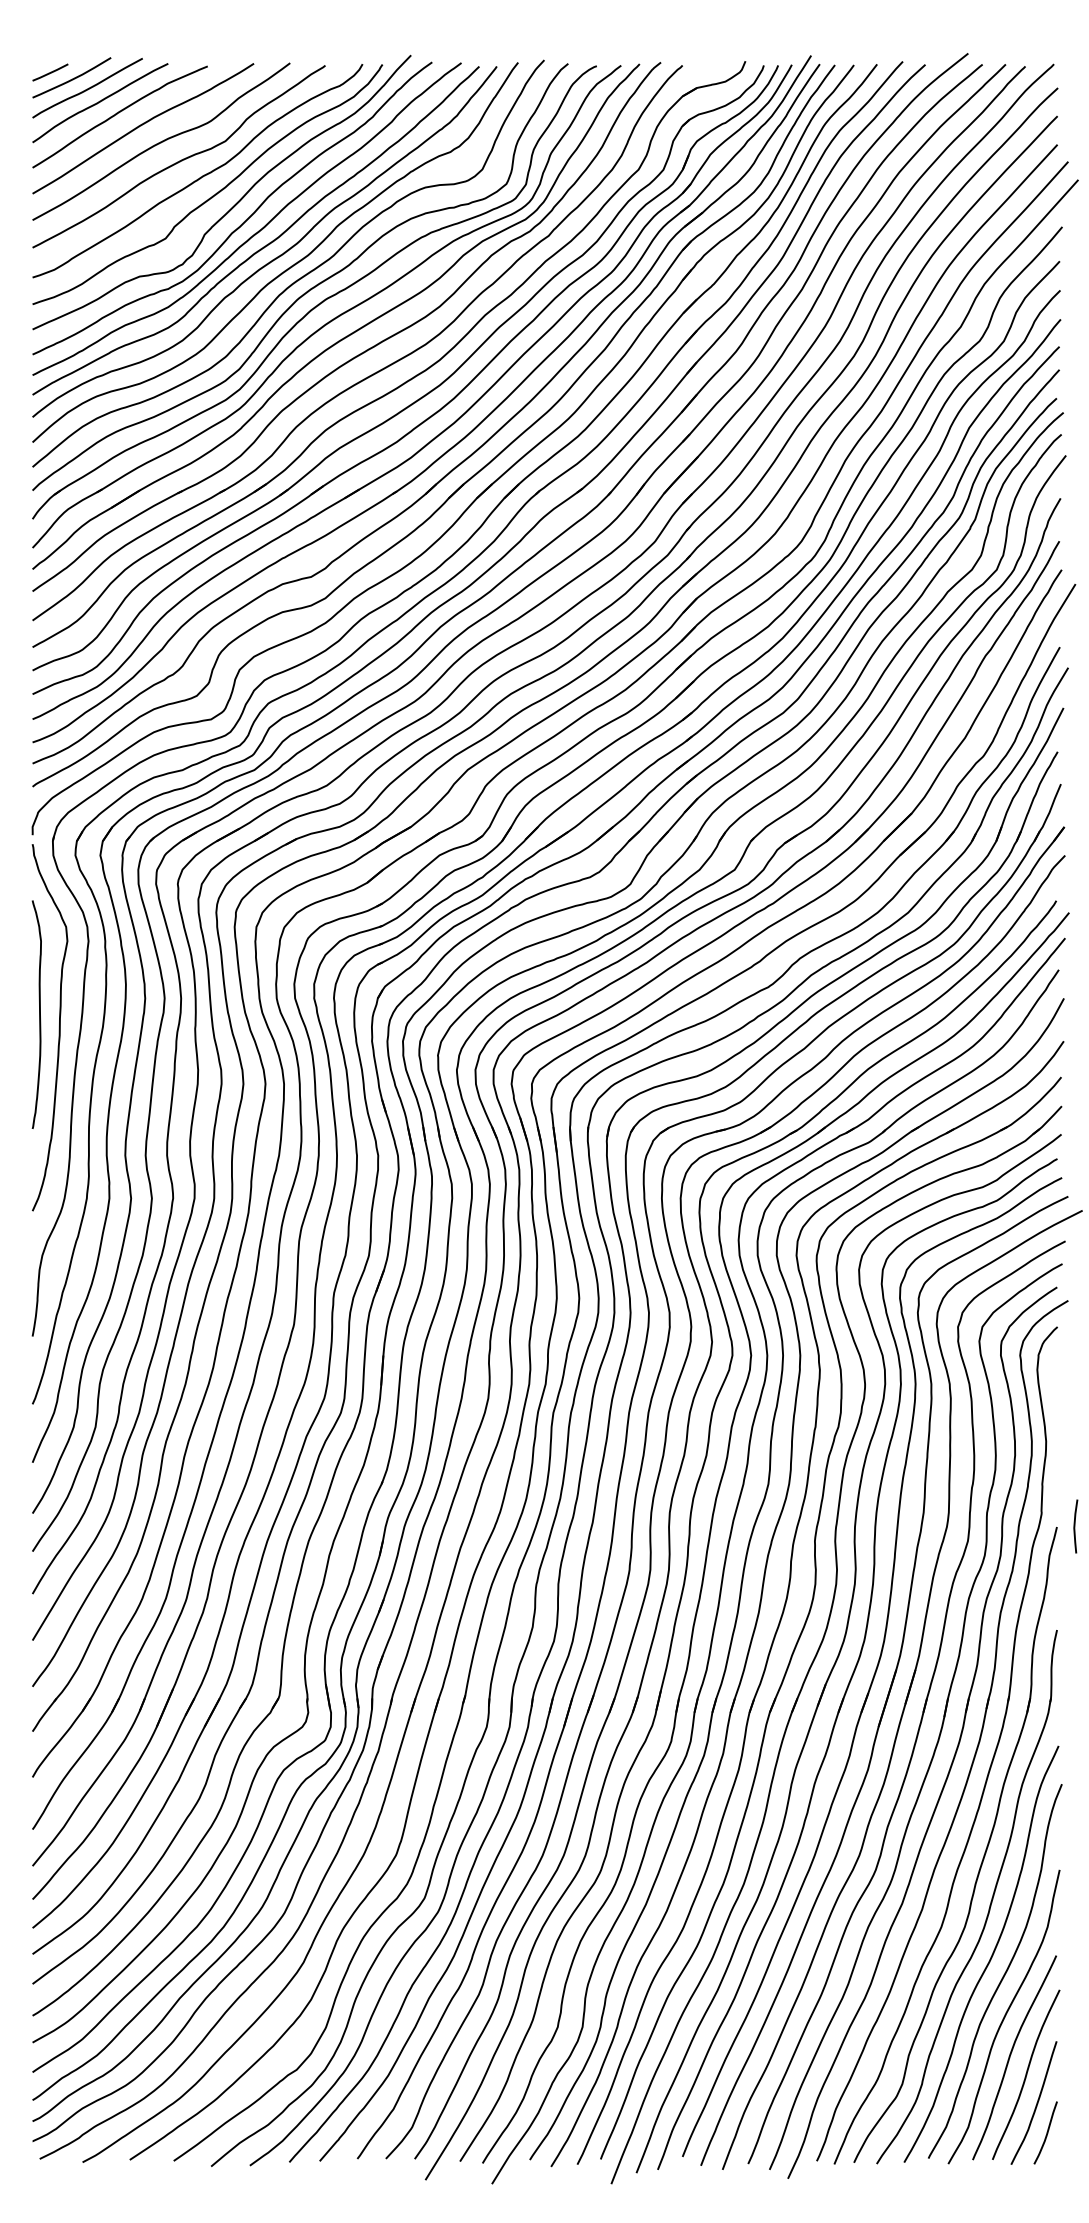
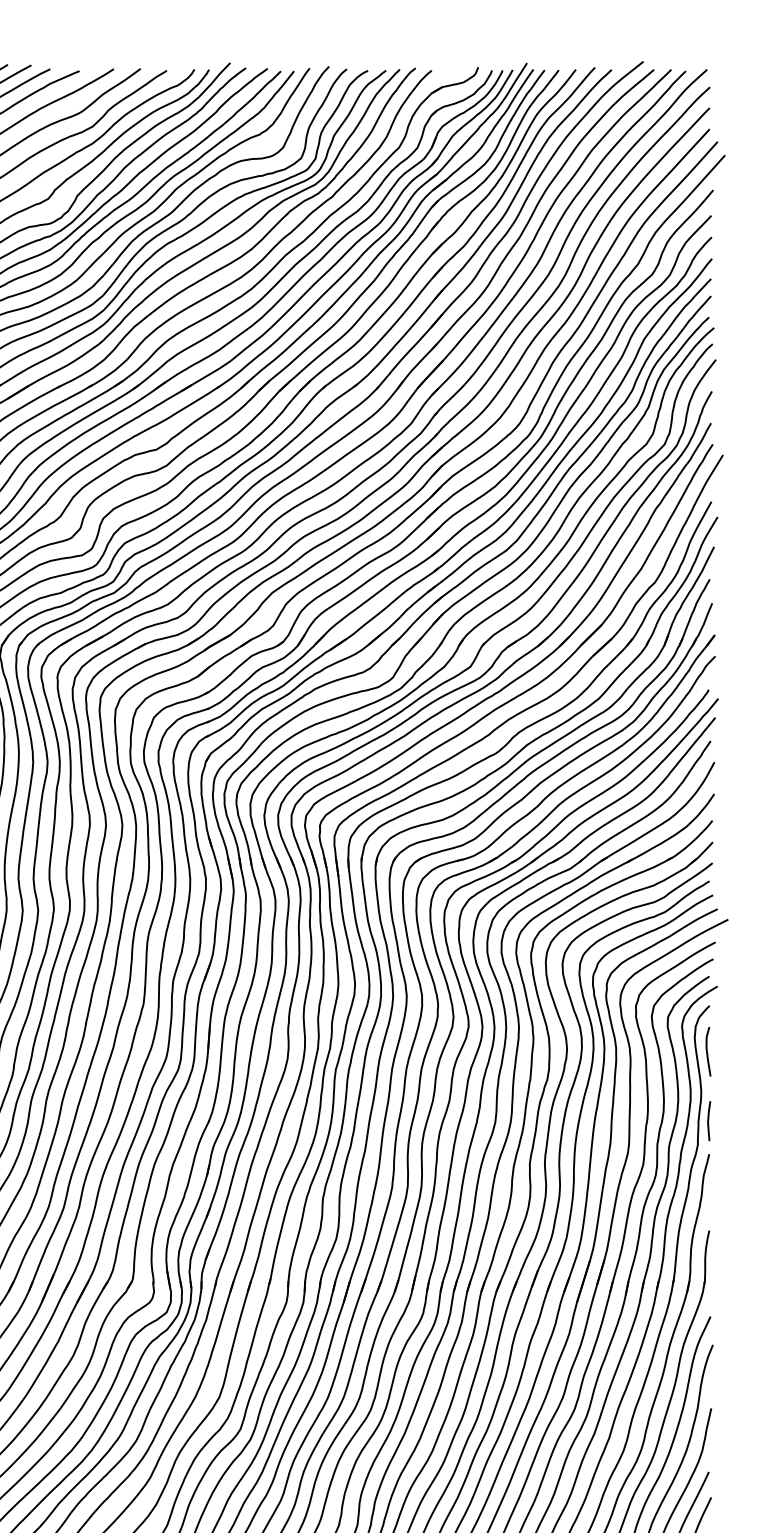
curve: (1054, 1388) -> (707, 1051), added
line: (1075, 1526) -> (708, 1121), moved

